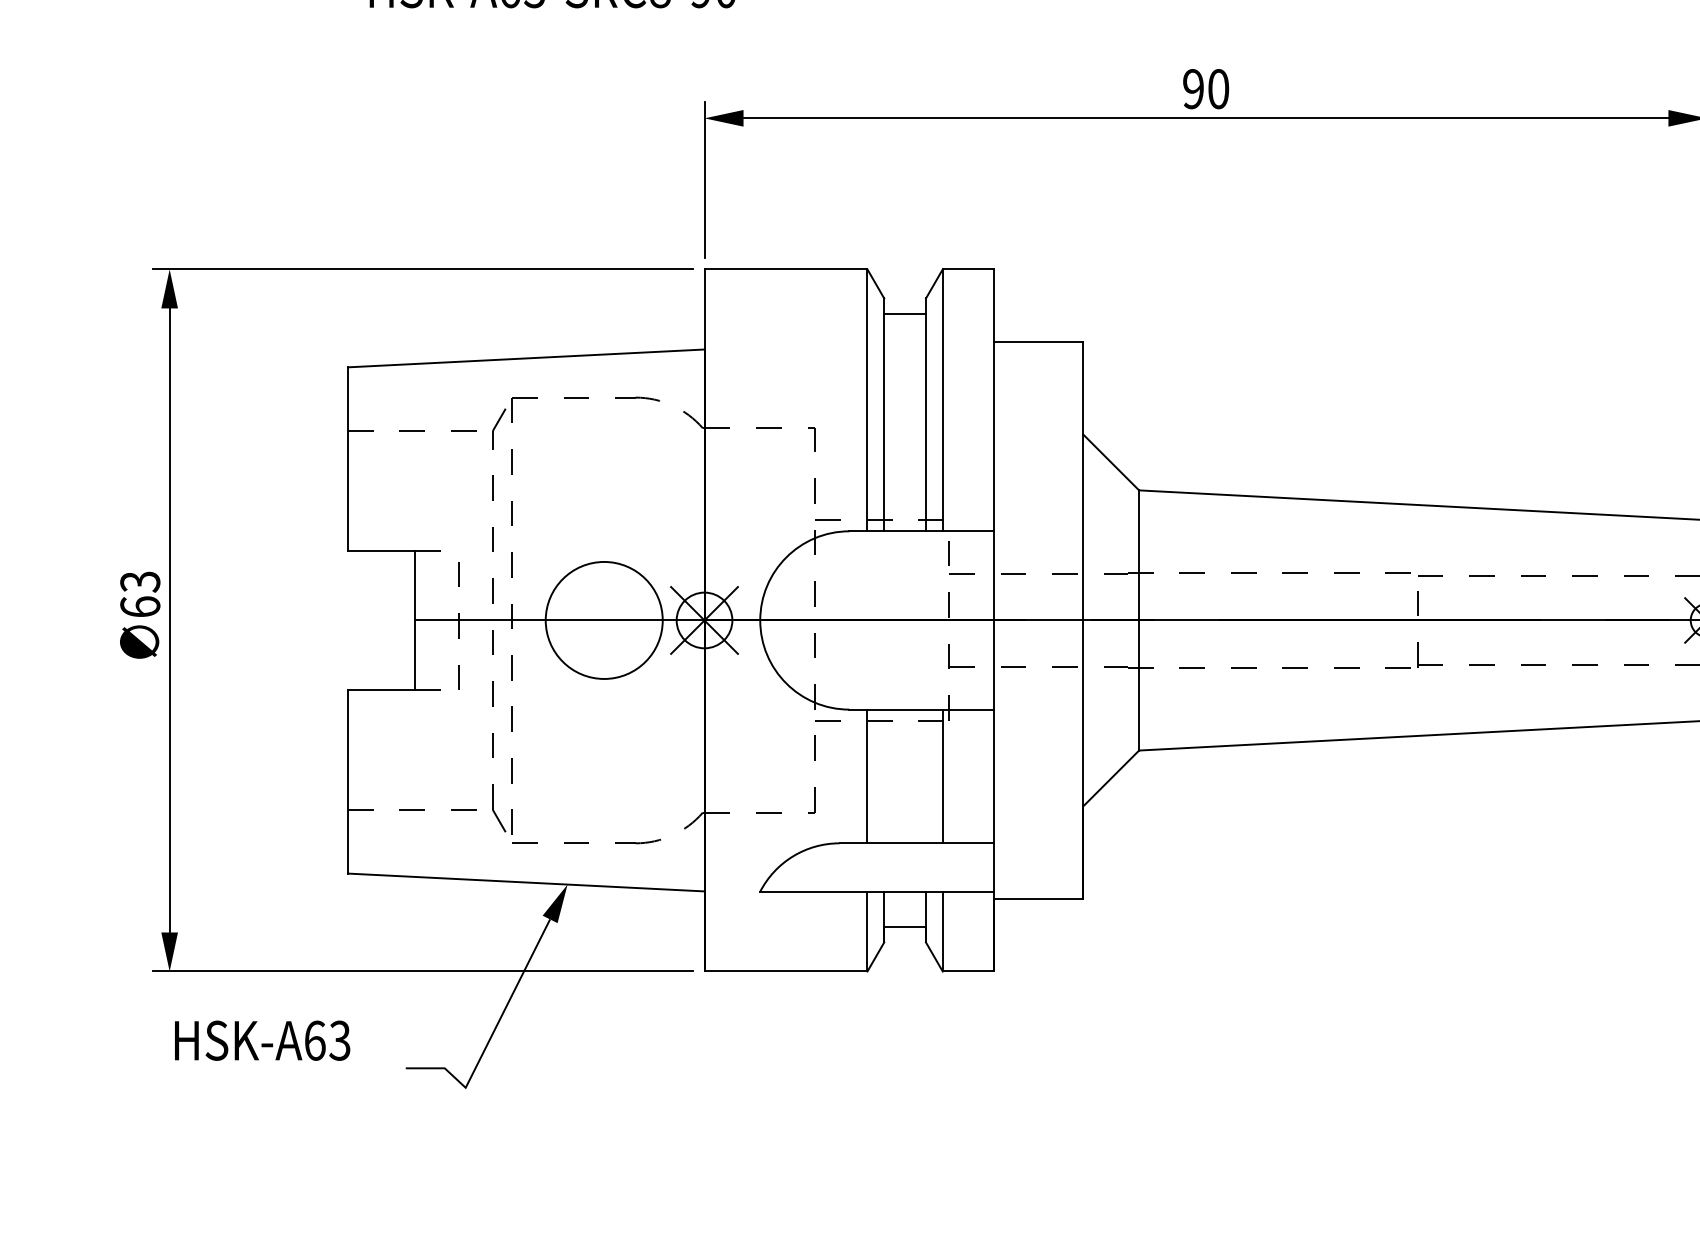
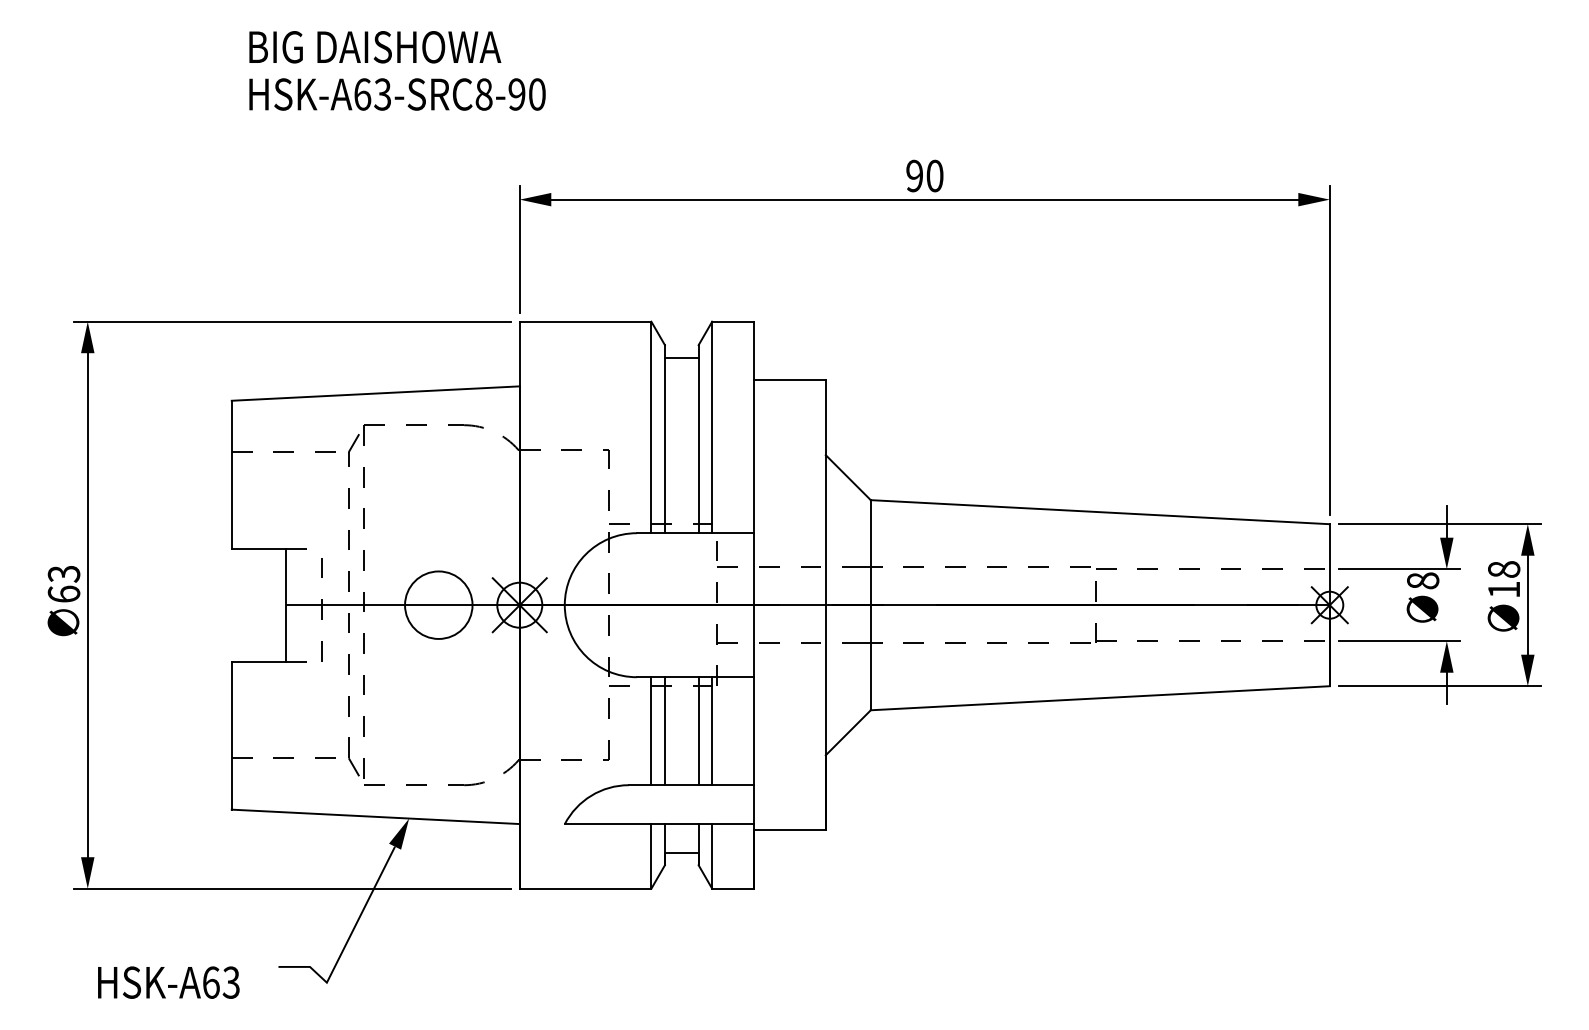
circle: (603, 619) -> (438, 604), size x0.71
line: (883, 776) -> (664, 731), added
line: (925, 776) -> (698, 731), added
text: (262, 1040) -> (168, 982), moved

